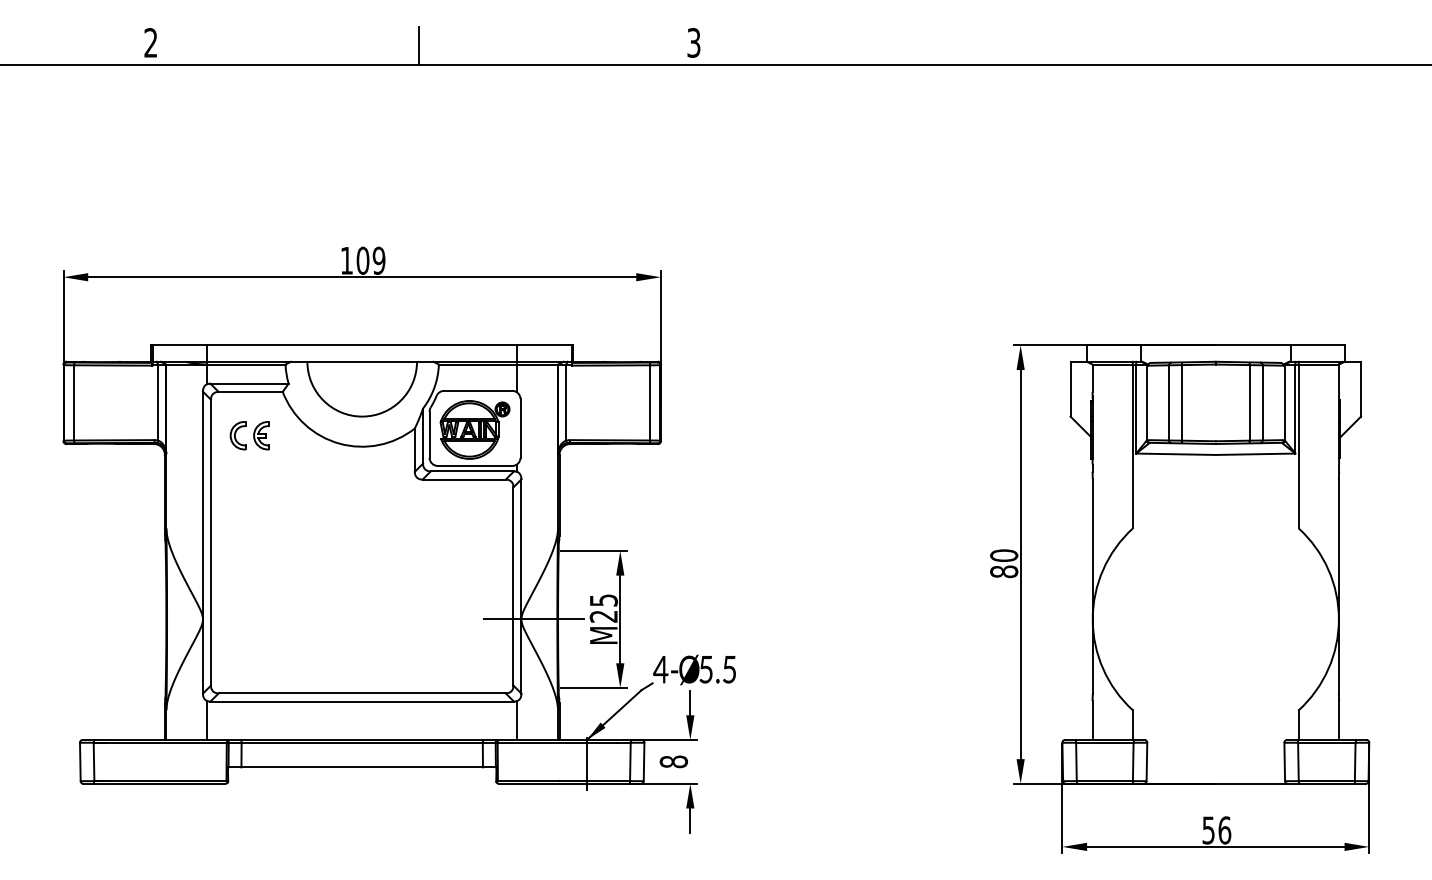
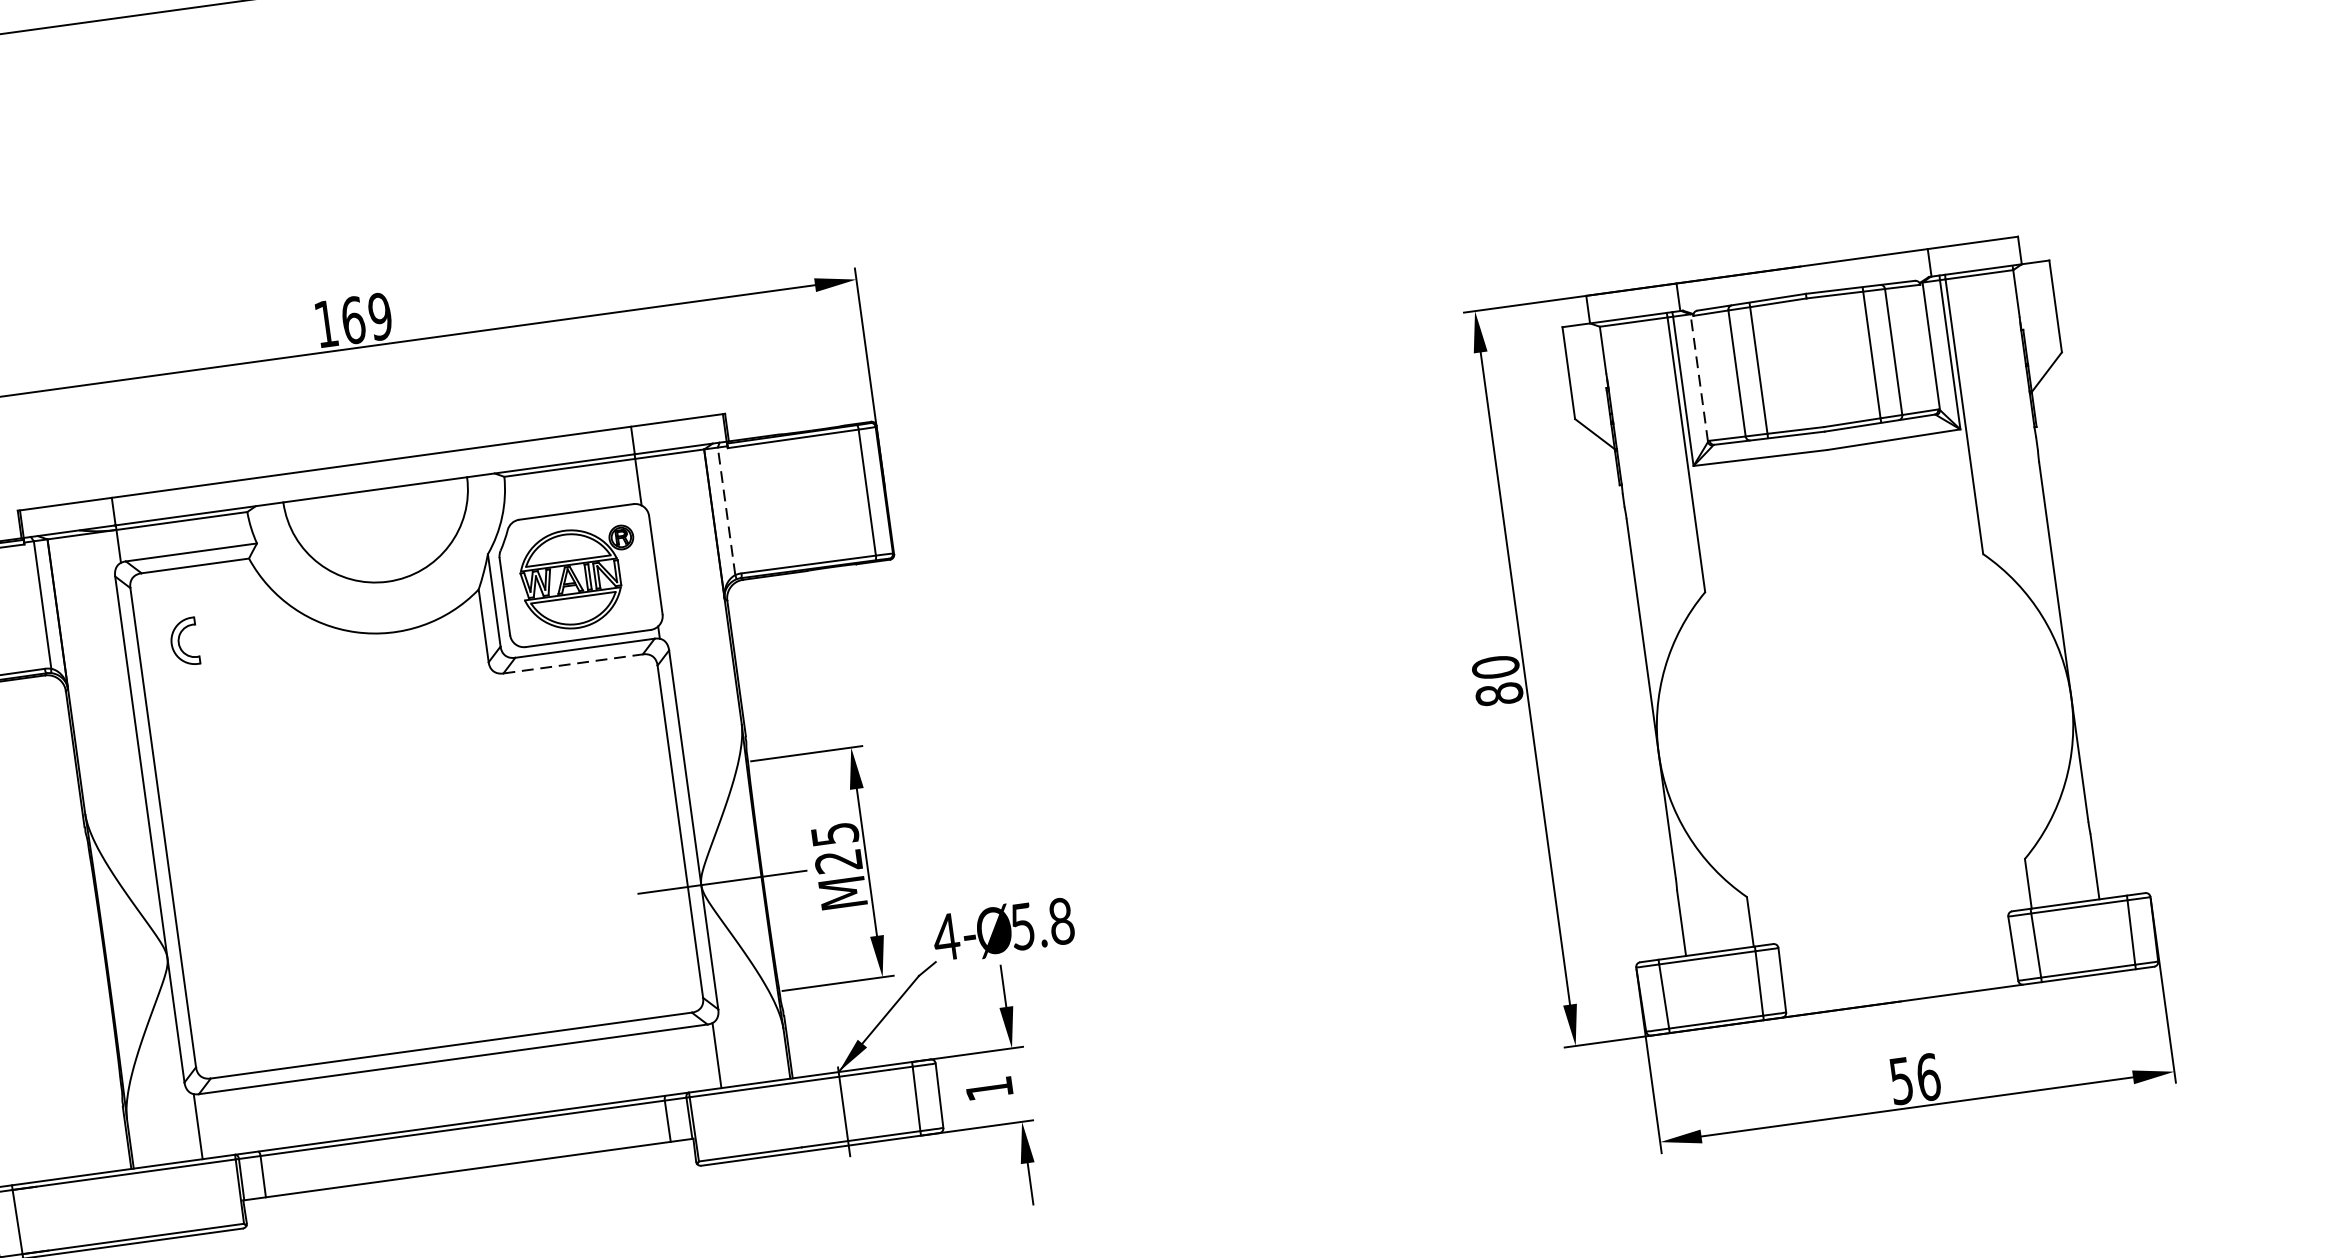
text: (362, 260) -> (352, 319), 109 -> 169
line: (566, 402) -> (726, 511), solid -> dashed
line: (1146, 402) -> (1699, 377), solid -> dashed
part: (261, 435) -> (223, 636), removed
line: (464, 479) -> (573, 663), solid -> dashed
text: (729, 669) -> (1061, 921), 5.5 -> 5.8
text: (673, 761) -> (988, 1088), 8 -> 1

